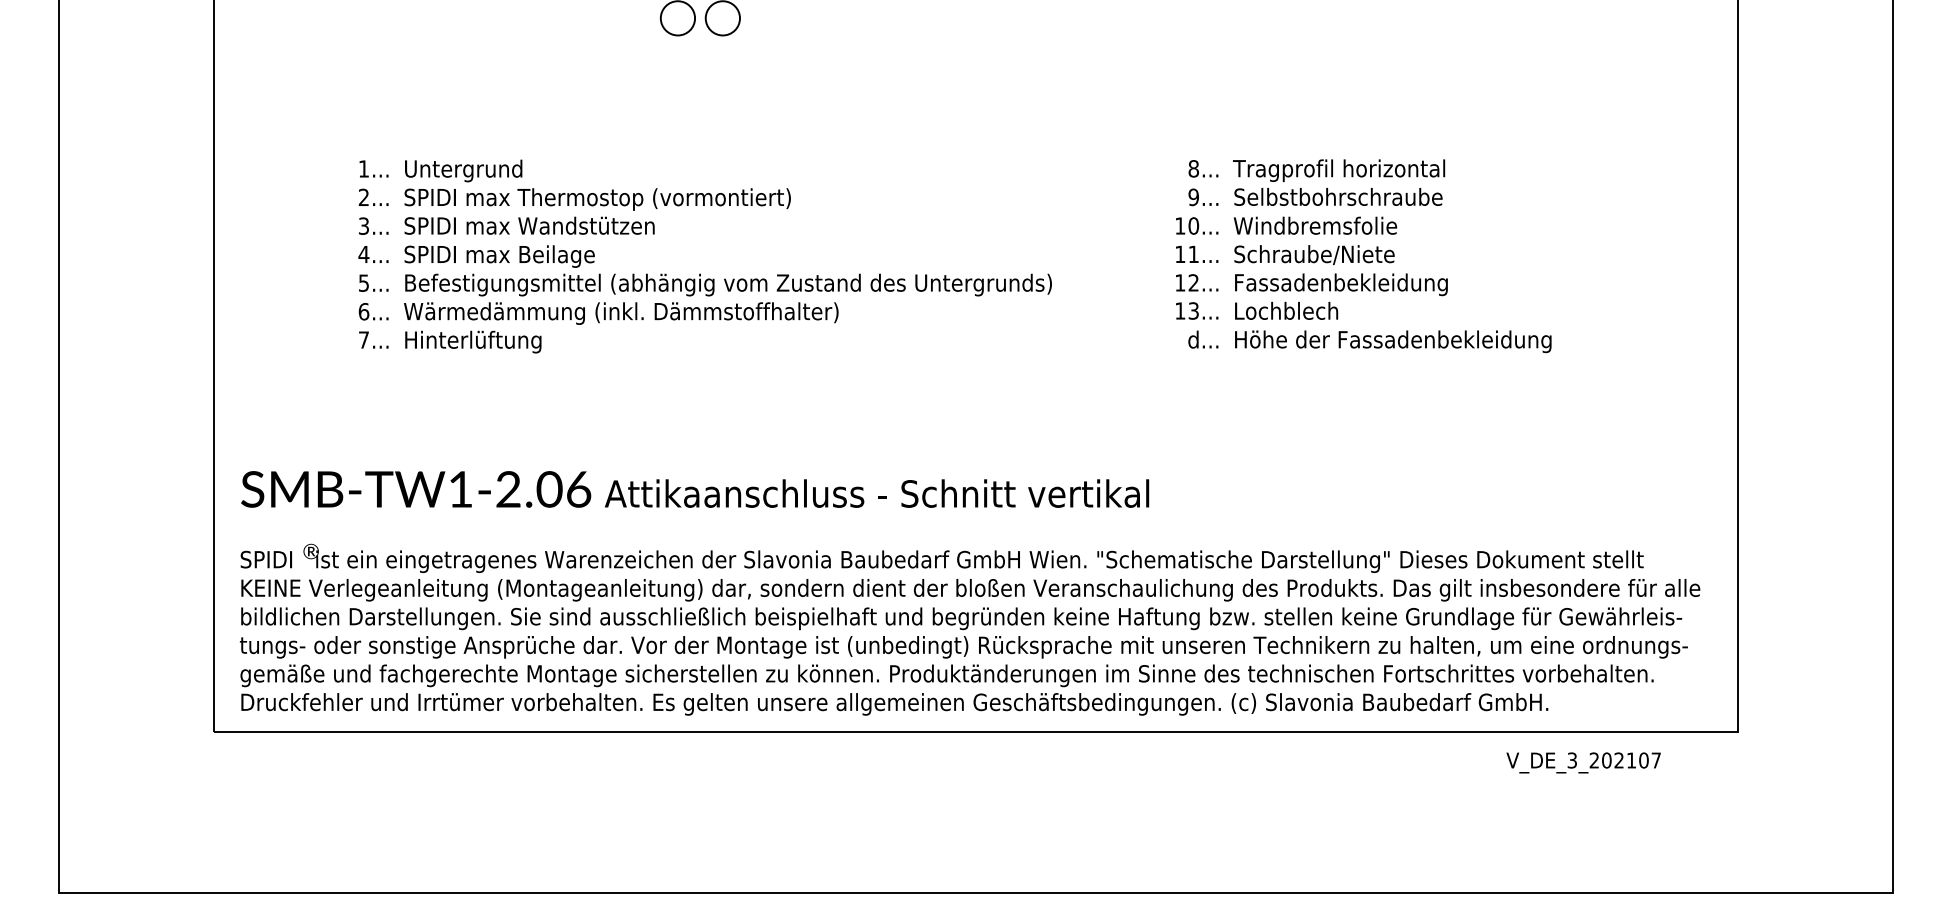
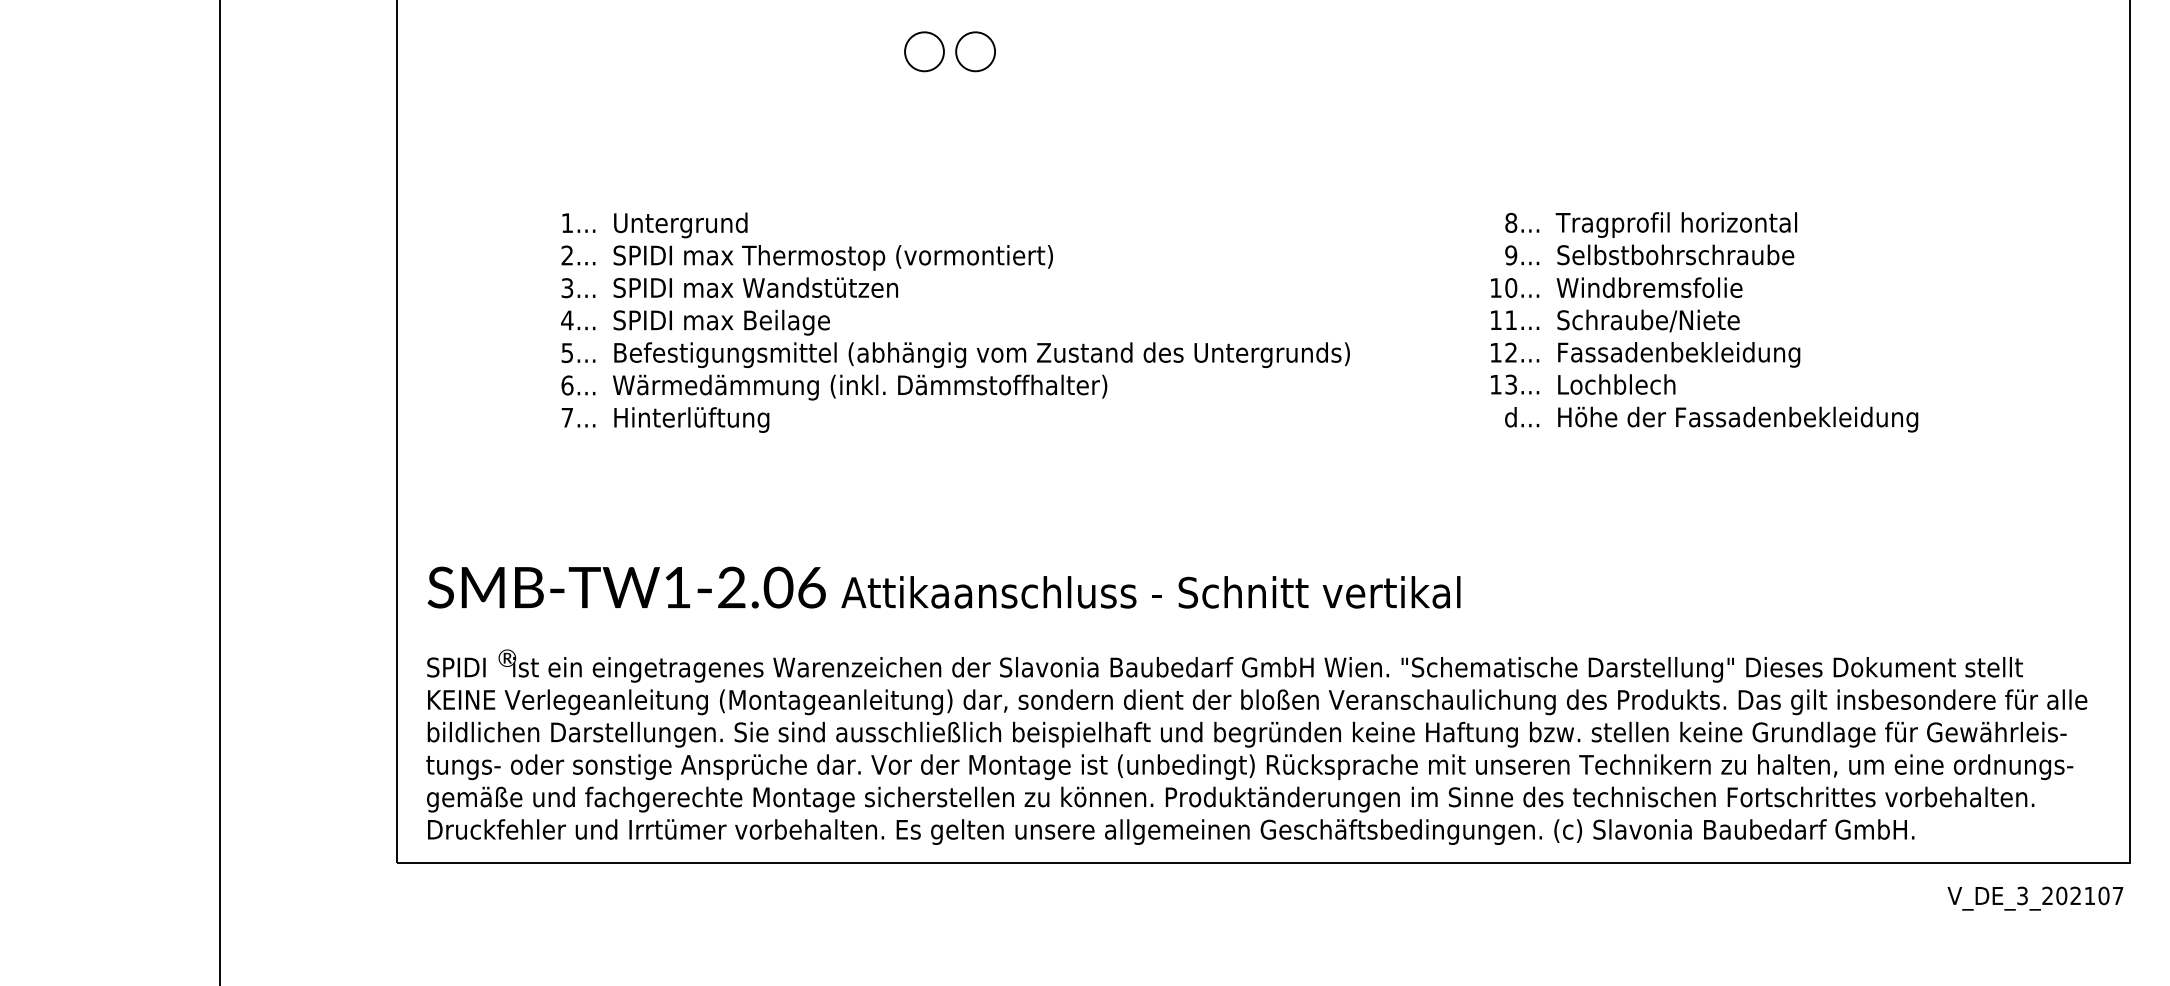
text: (1583, 762) -> (2035, 898), moved

